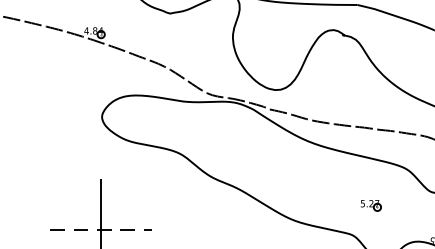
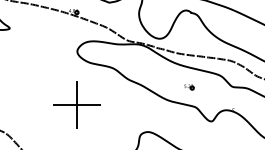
part: (371, 206) -> (189, 87), moved
line: (102, 229) -> (77, 104), dashed -> solid

